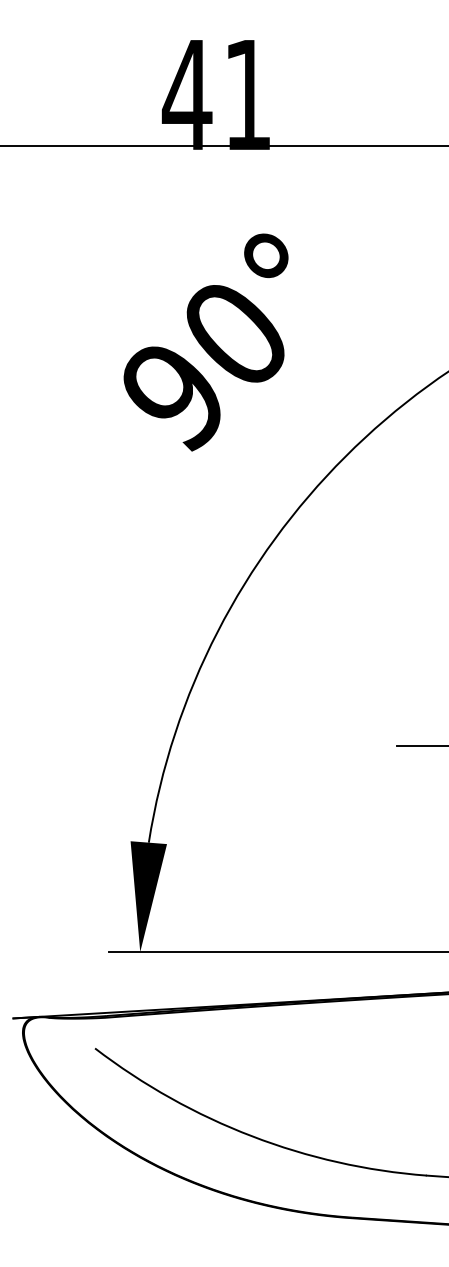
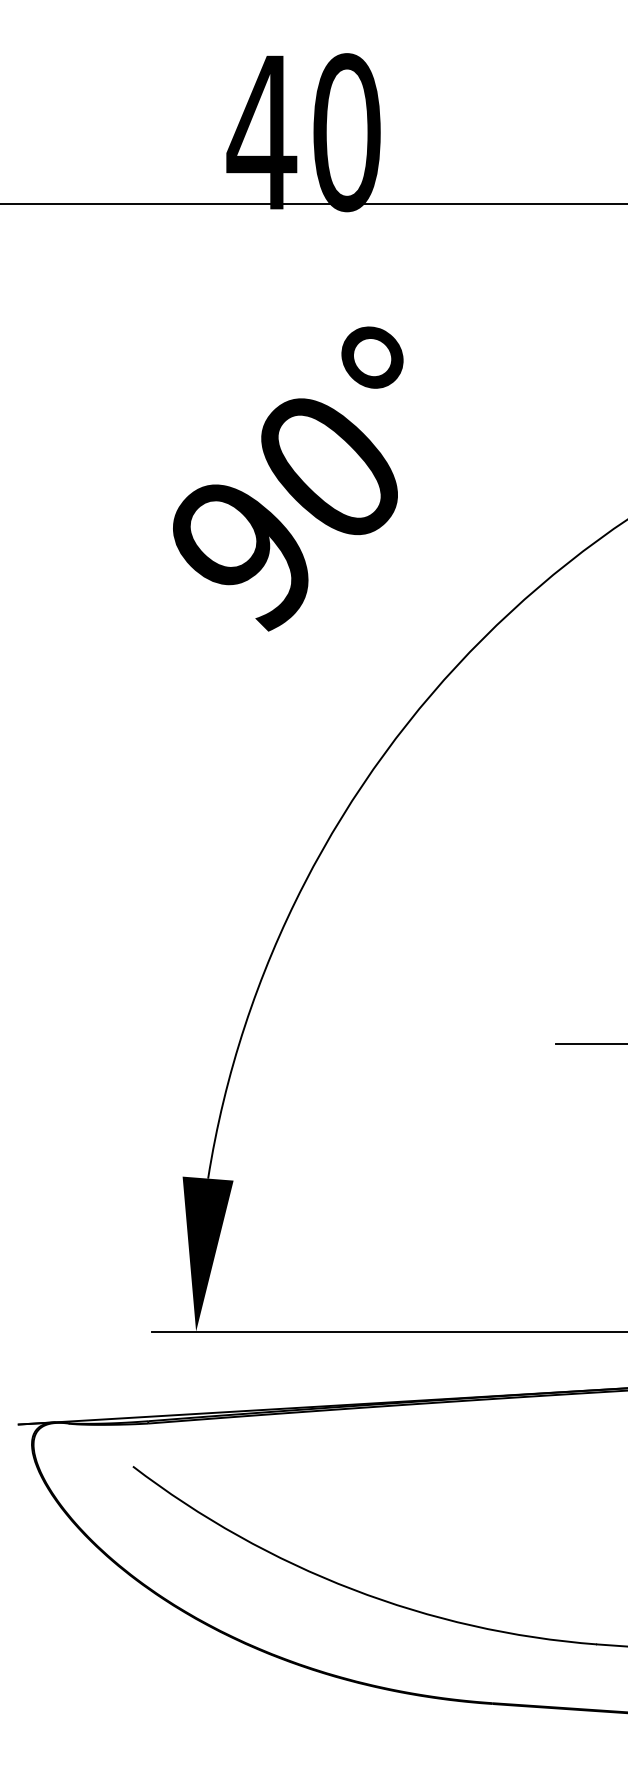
text: (247, 94) -> (346, 132), 41 -> 40

